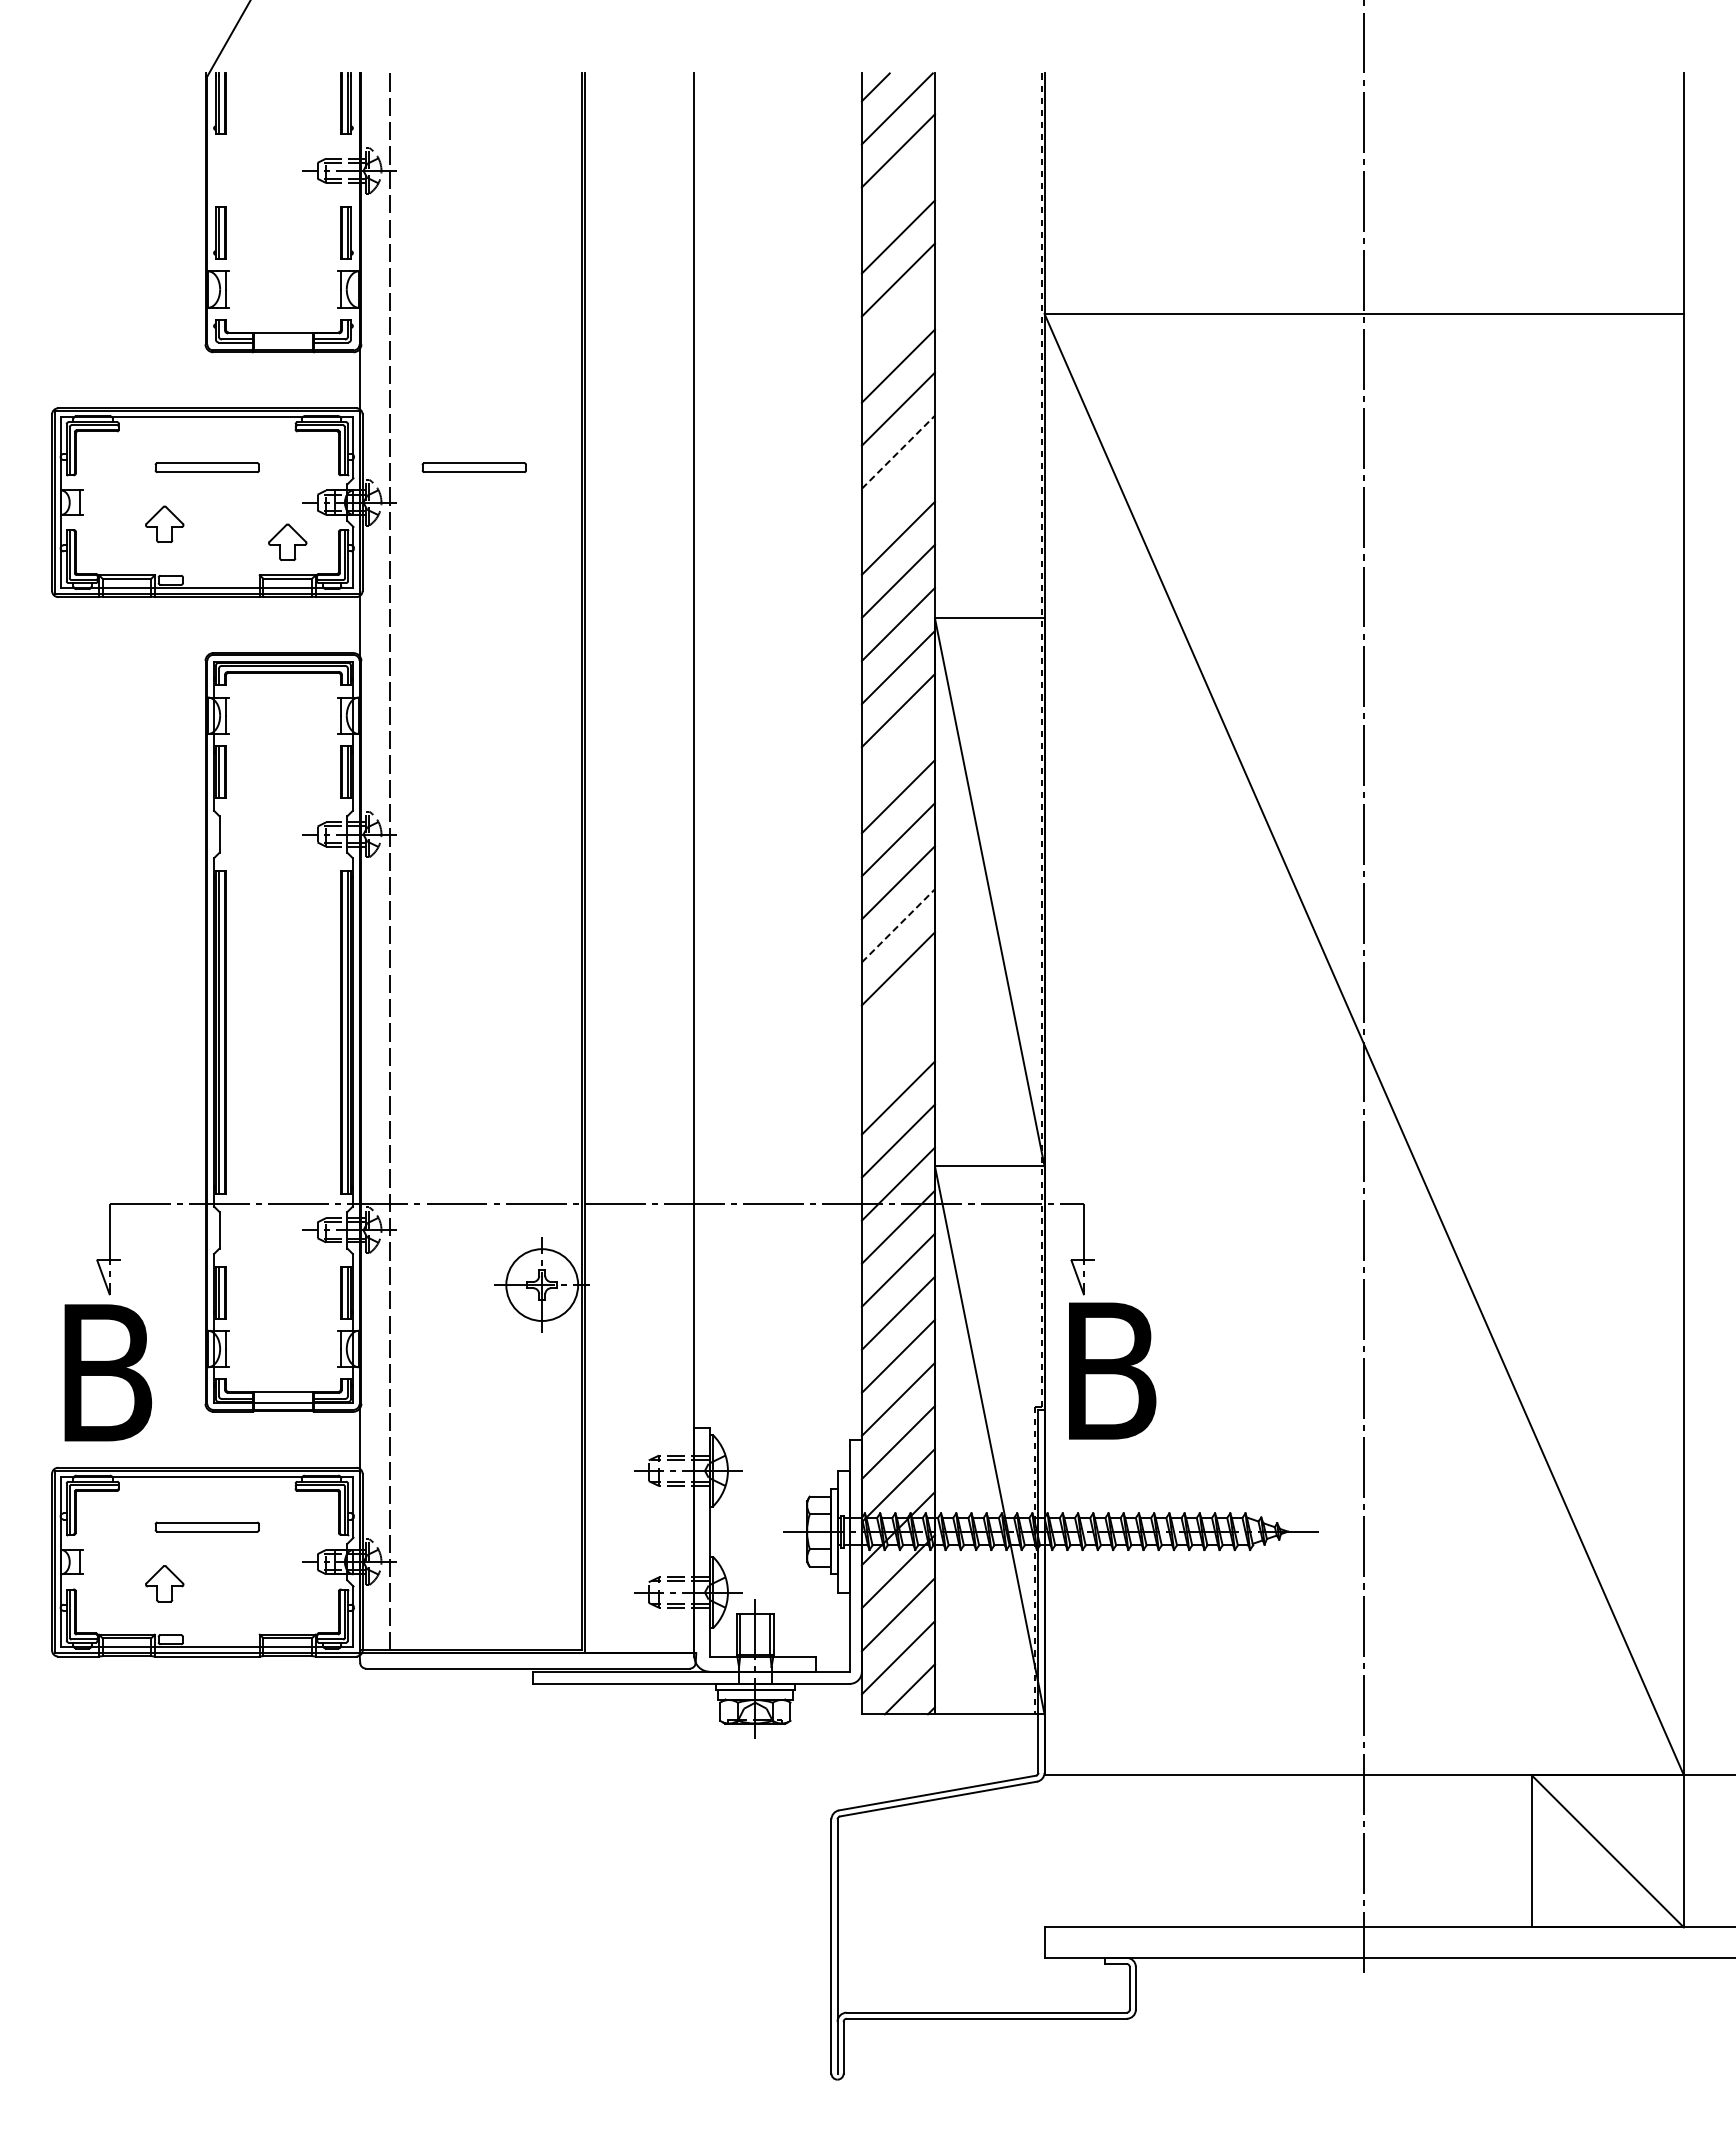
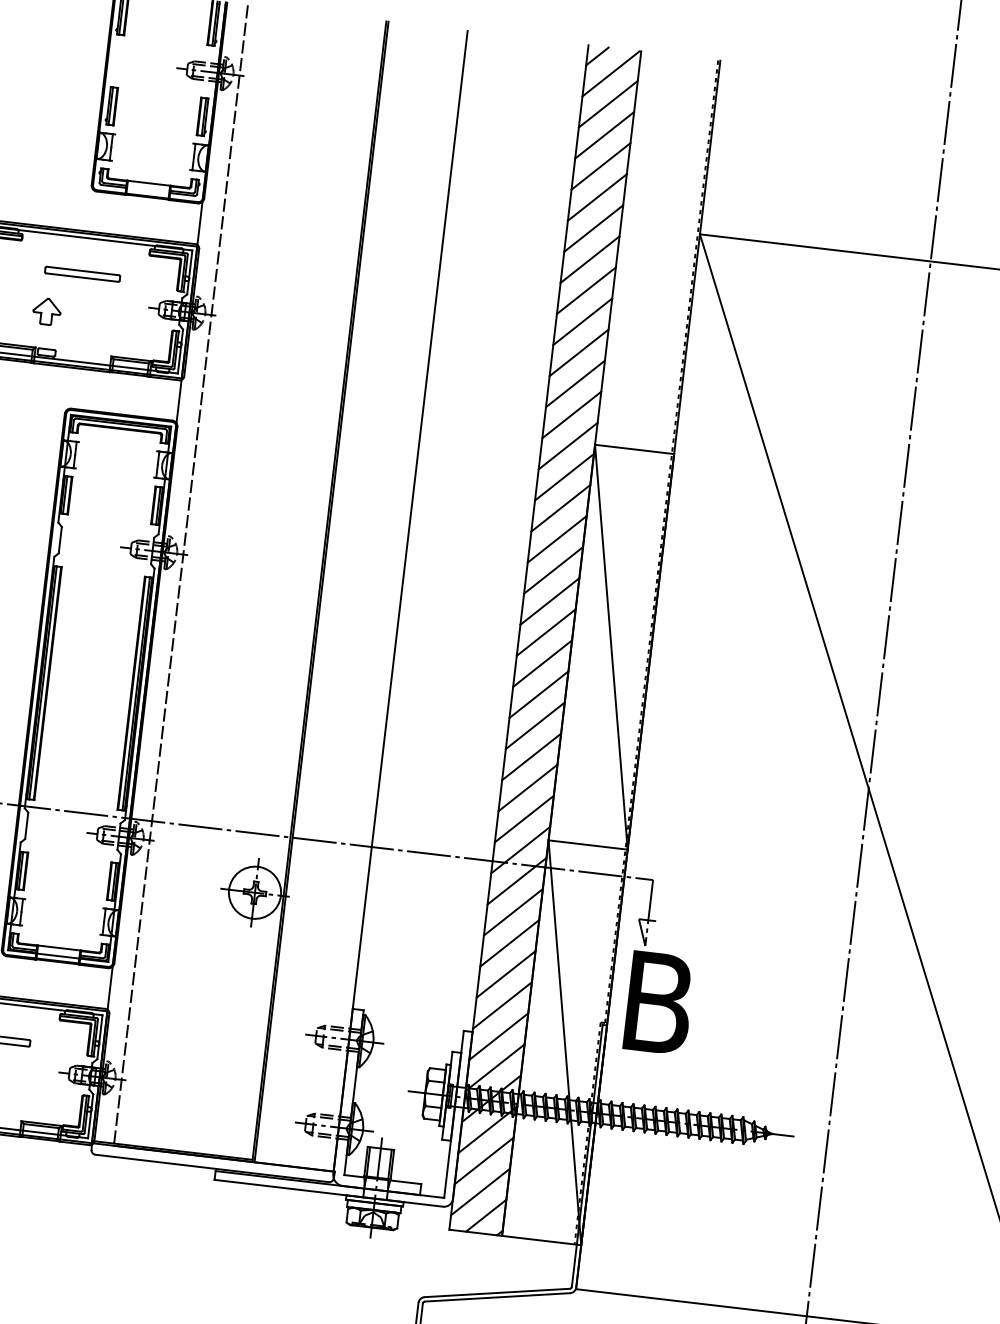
line: (897, 193) -> (604, 134), added
line: (897, 322) -> (593, 228), added
line: (898, 452) -> (582, 321), dashed -> solid
part: (473, 467) -> (274, 296), removed
line: (897, 494) -> (578, 352), added
part: (287, 542) -> (134, 335), removed
line: (897, 753) -> (556, 539), added
line: (898, 925) -> (542, 663), dashed -> solid
line: (897, 1011) -> (534, 725), added
line: (897, 1054) -> (531, 756), added

